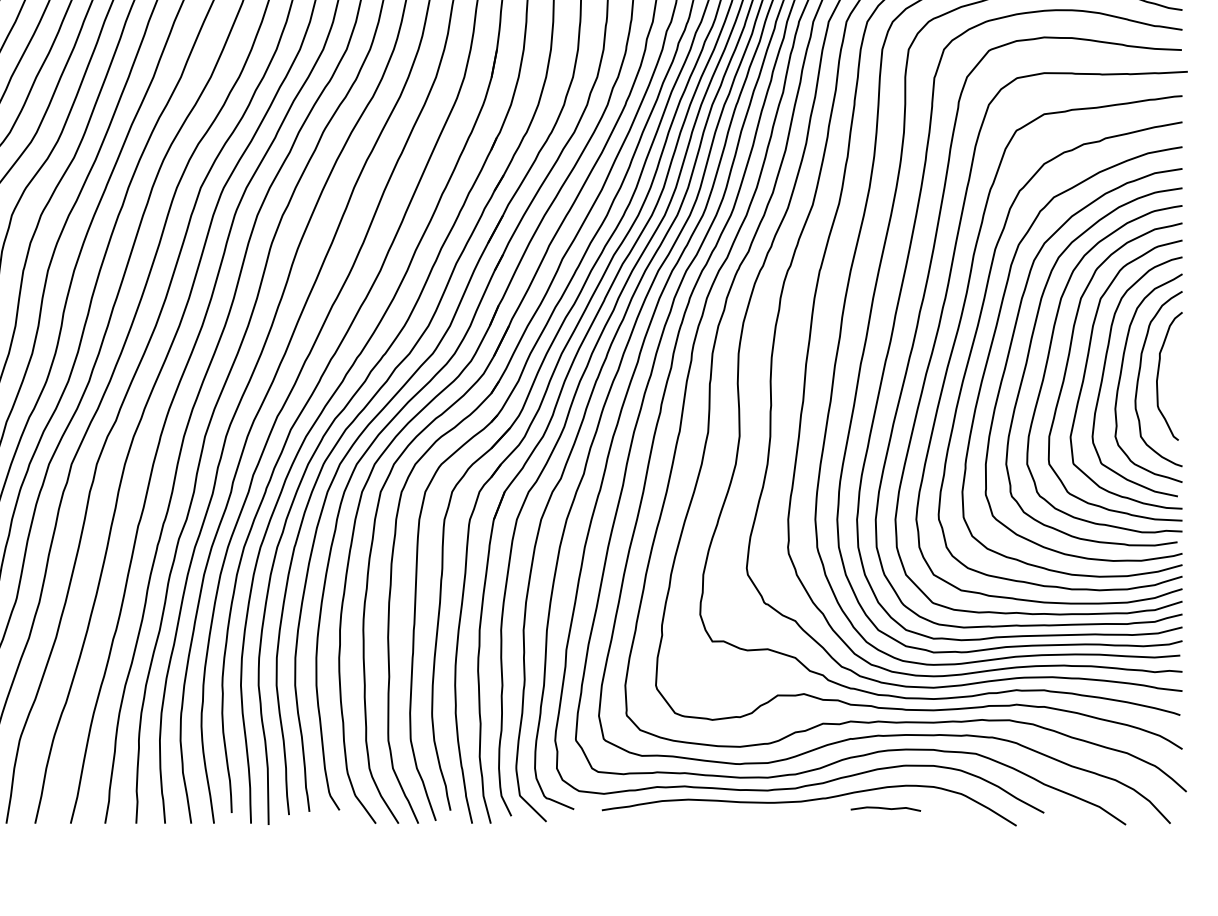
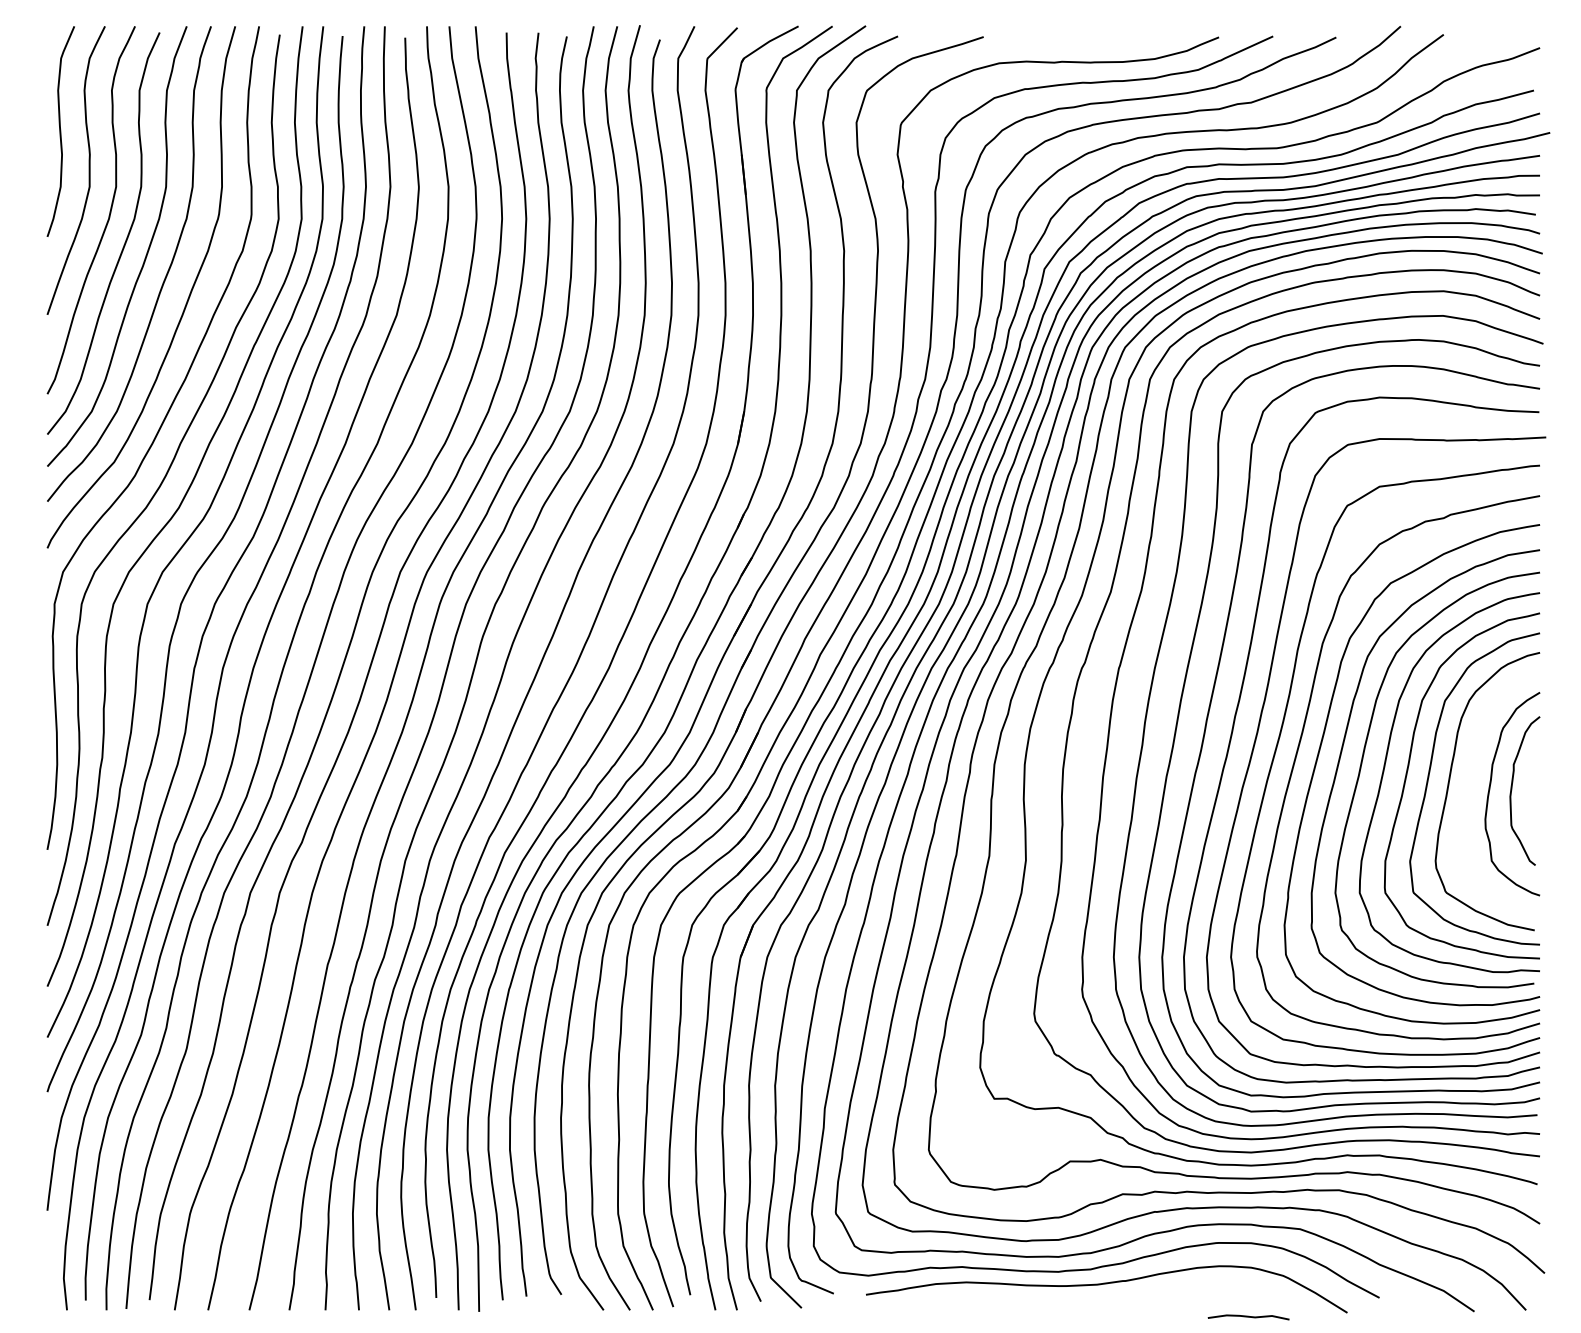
curve: (1121, 374) -> (1469, 788), removed
curve: (885, 809) -> (1248, 1317), moved

